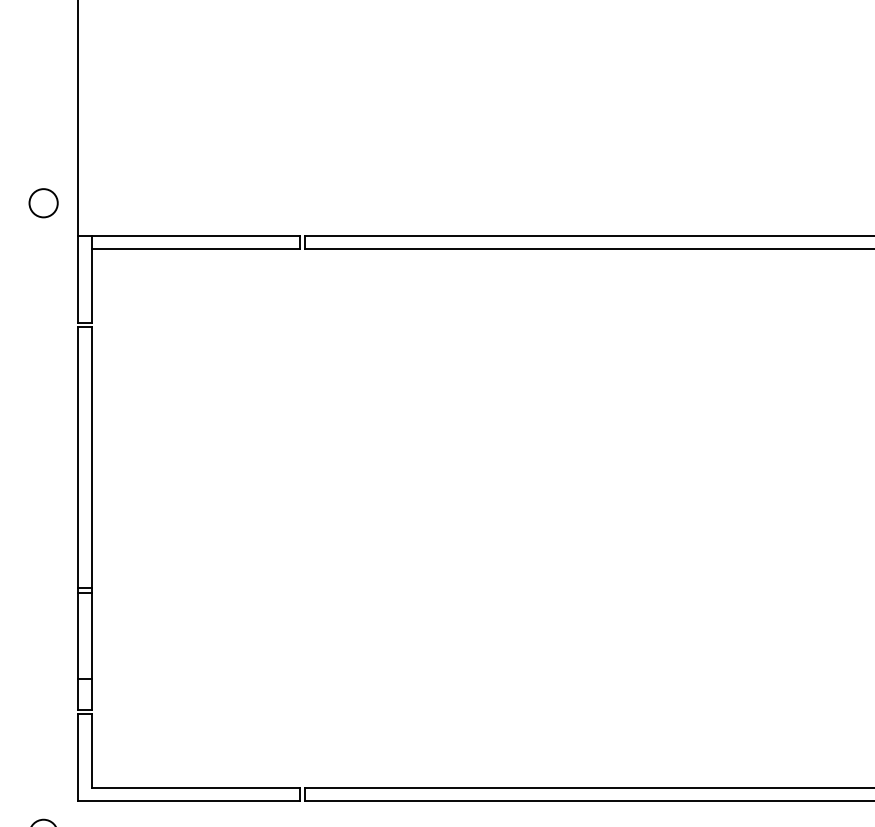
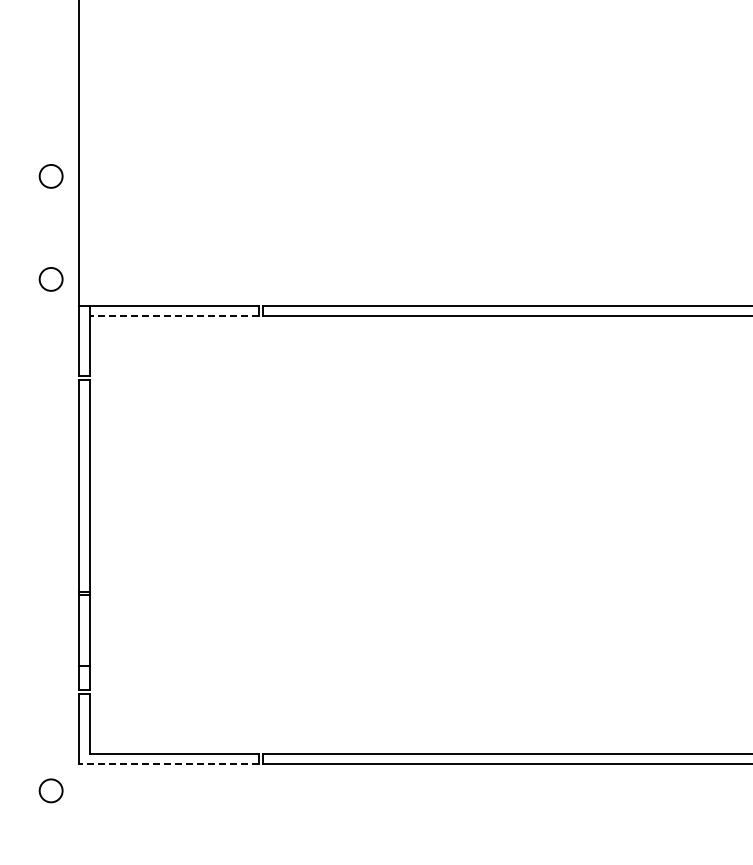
circle: (42, 76) -> (50, 176), added
line: (195, 248) -> (174, 316), solid -> dashed
line: (189, 801) -> (169, 764), solid -> dashed

